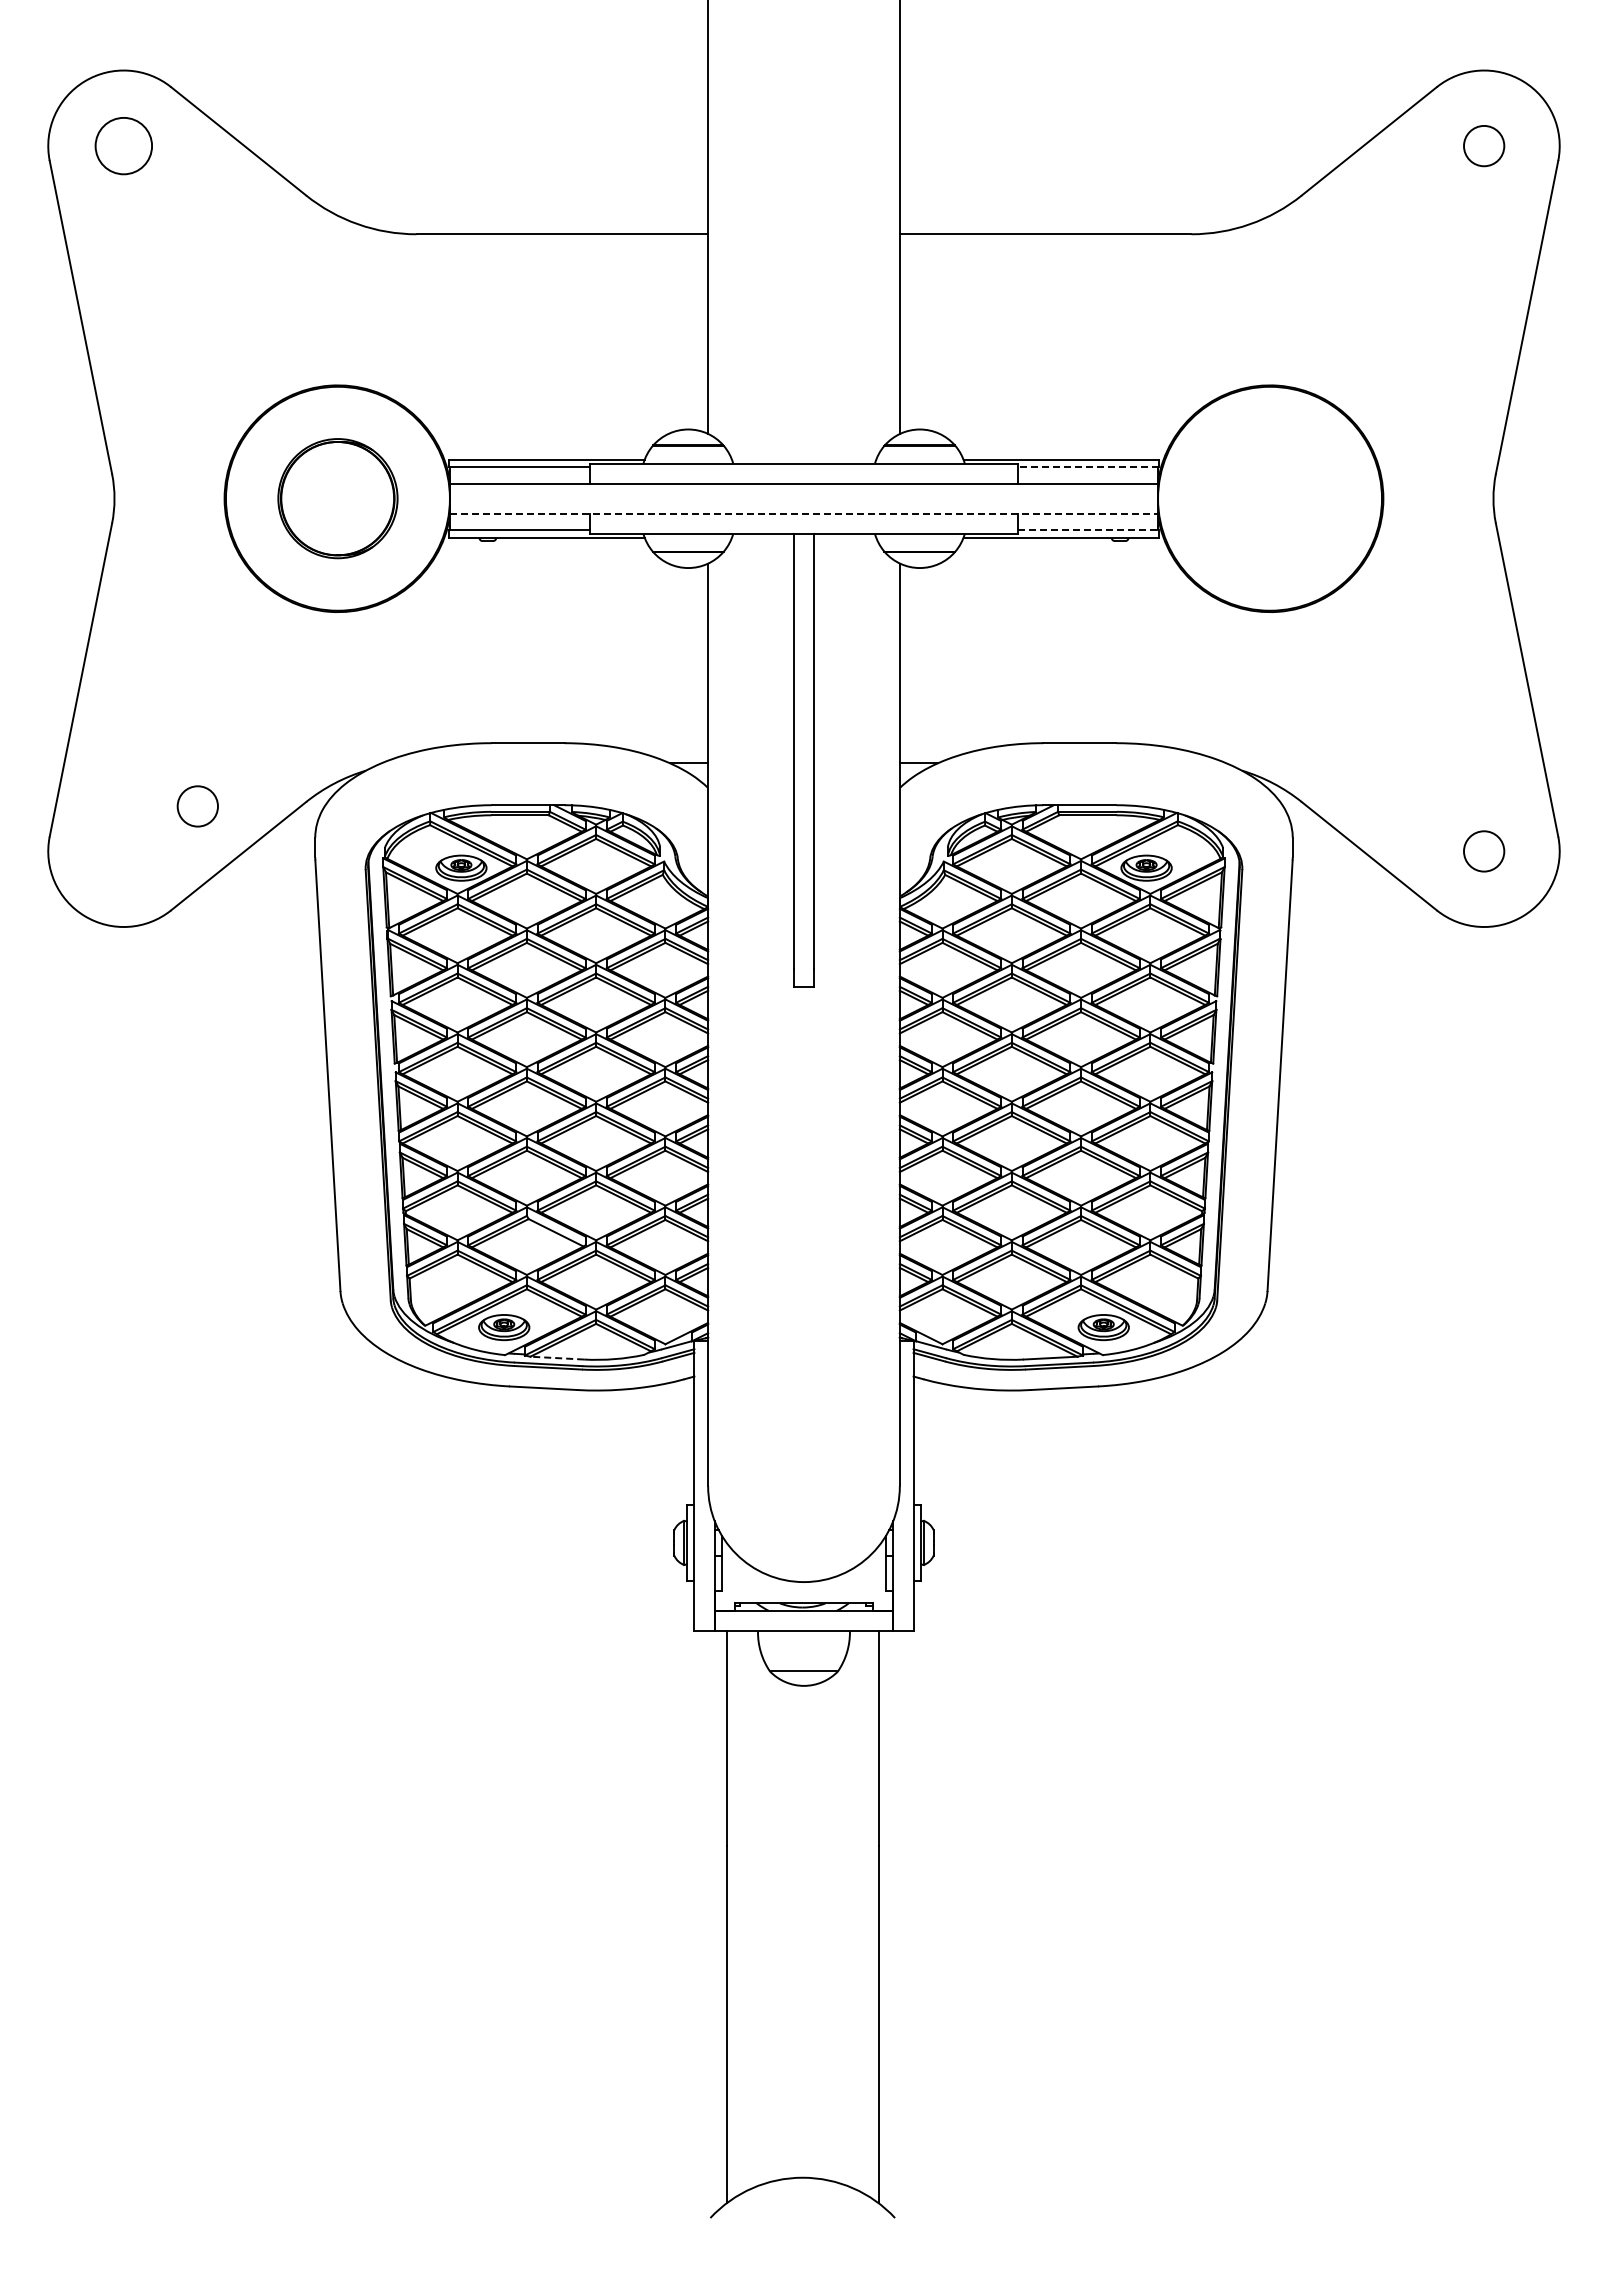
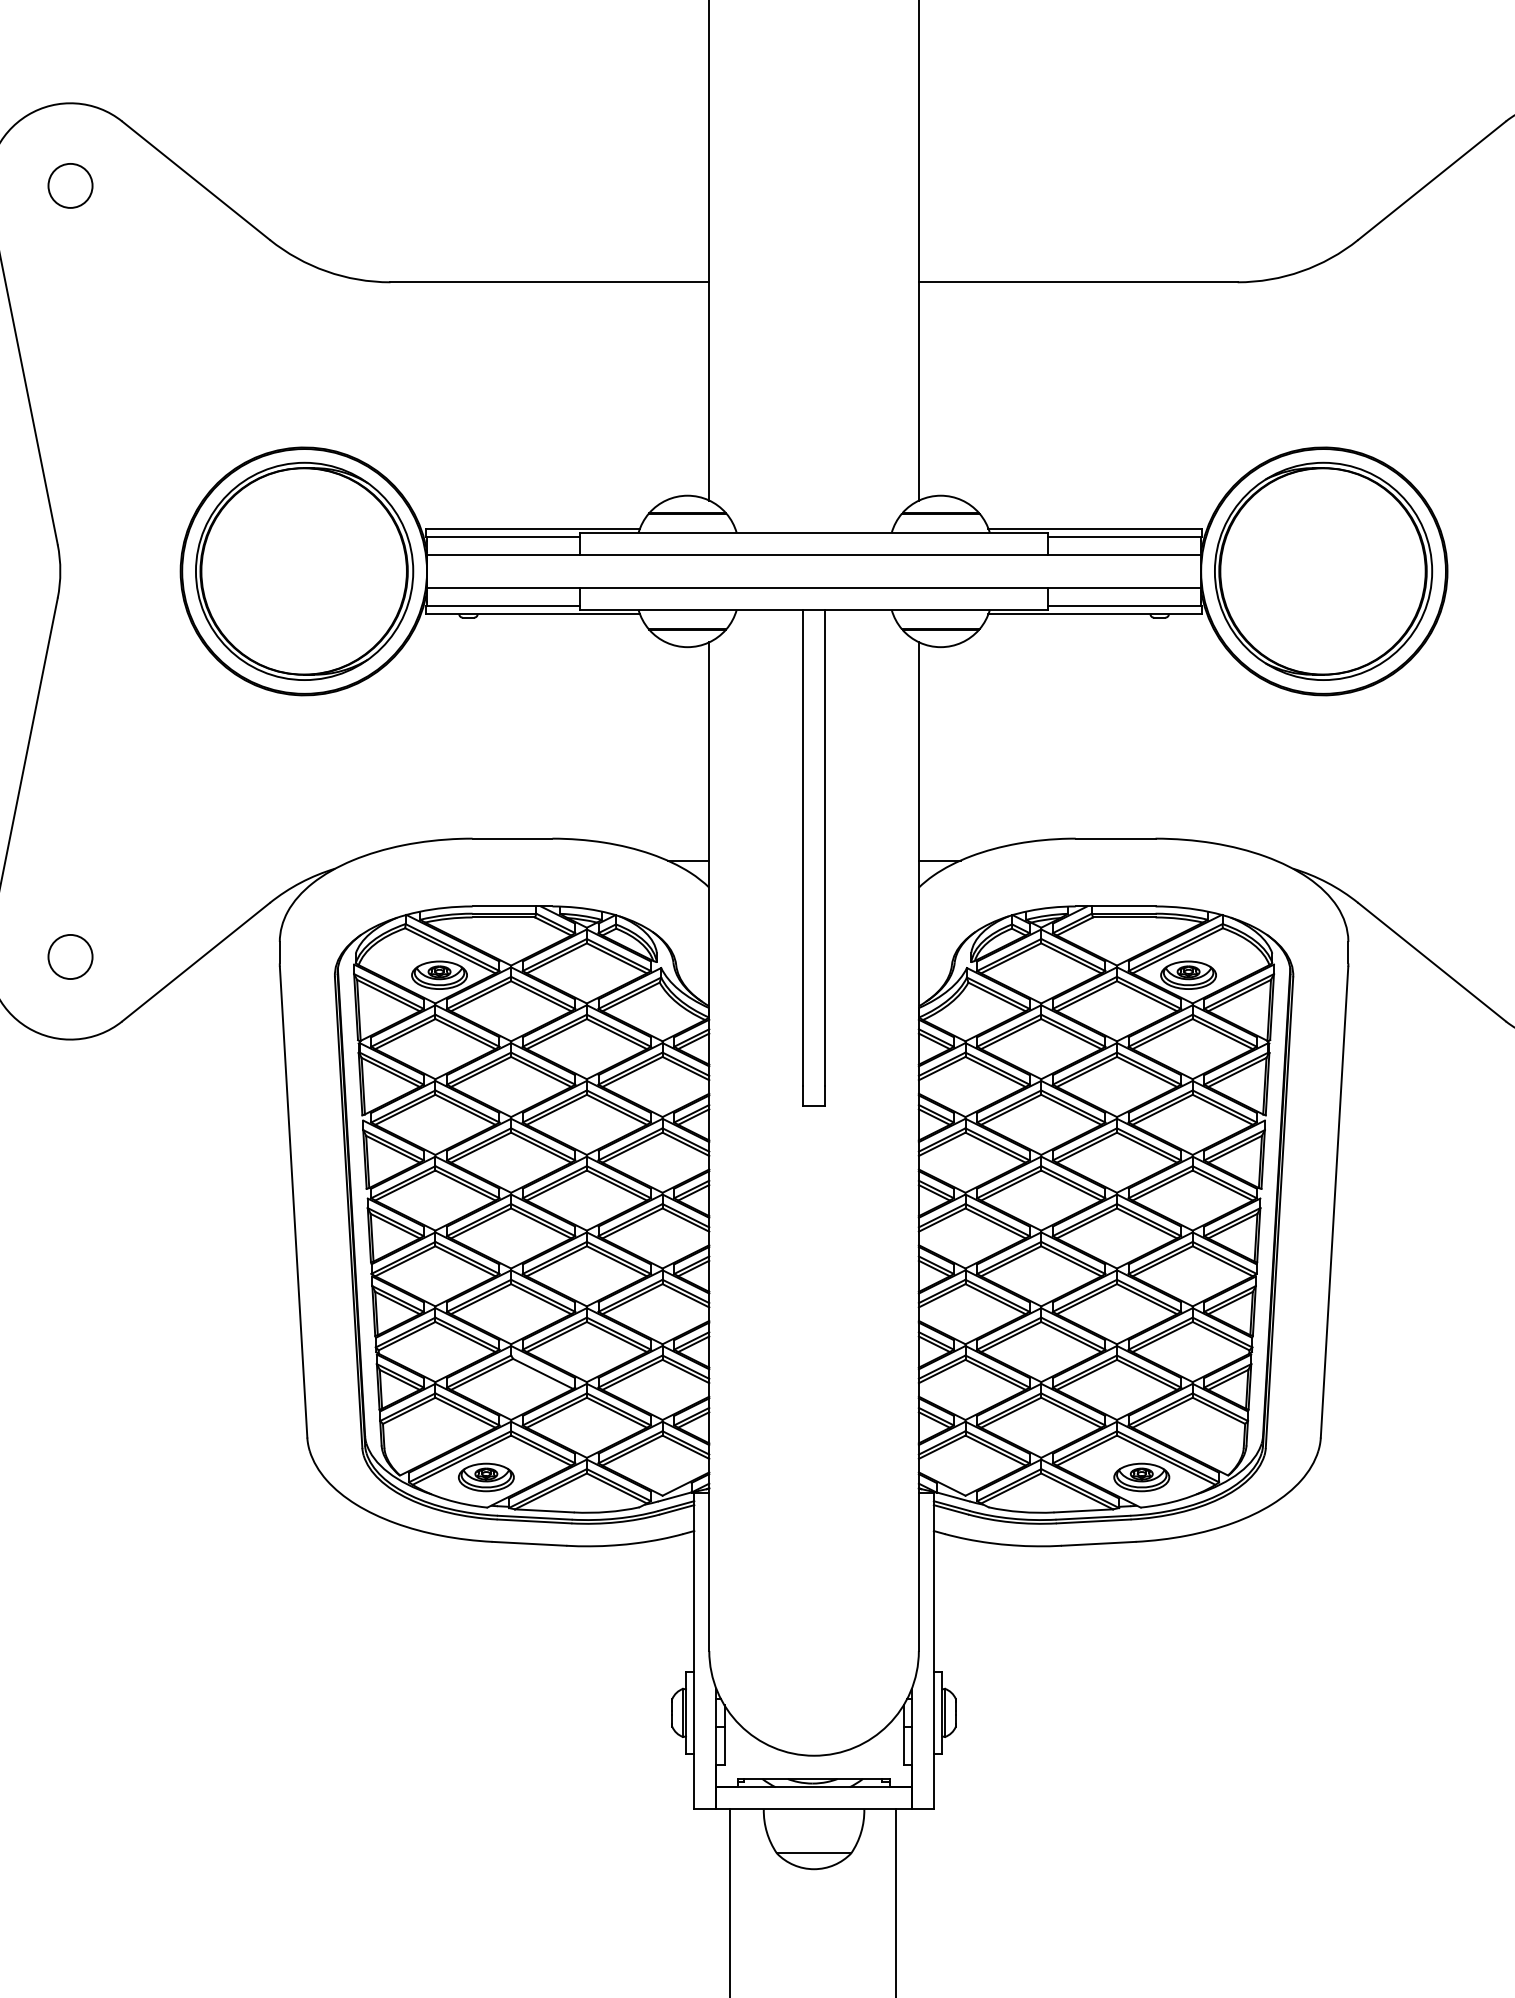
circle: (123, 145) -> (70, 185), size x0.71
line: (1088, 467) -> (1125, 537), dashed -> solid
part: (337, 498) -> (304, 571), size x1.67
part: (1269, 498) -> (1322, 571), added
line: (804, 513) -> (814, 587), dashed -> solid
line: (1088, 530) -> (1125, 606), dashed -> solid
circle: (197, 806) -> (70, 957), moved
line: (557, 1358) -> (544, 1511), dashed -> solid

